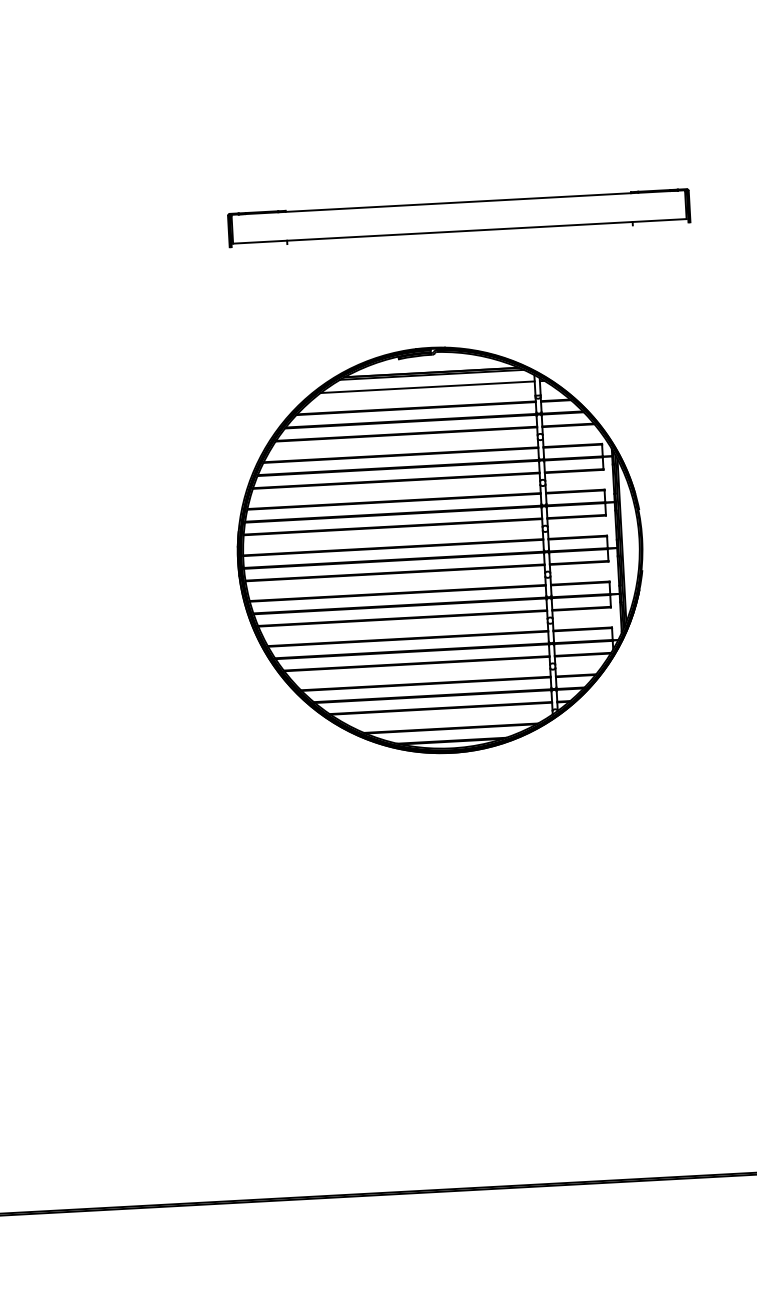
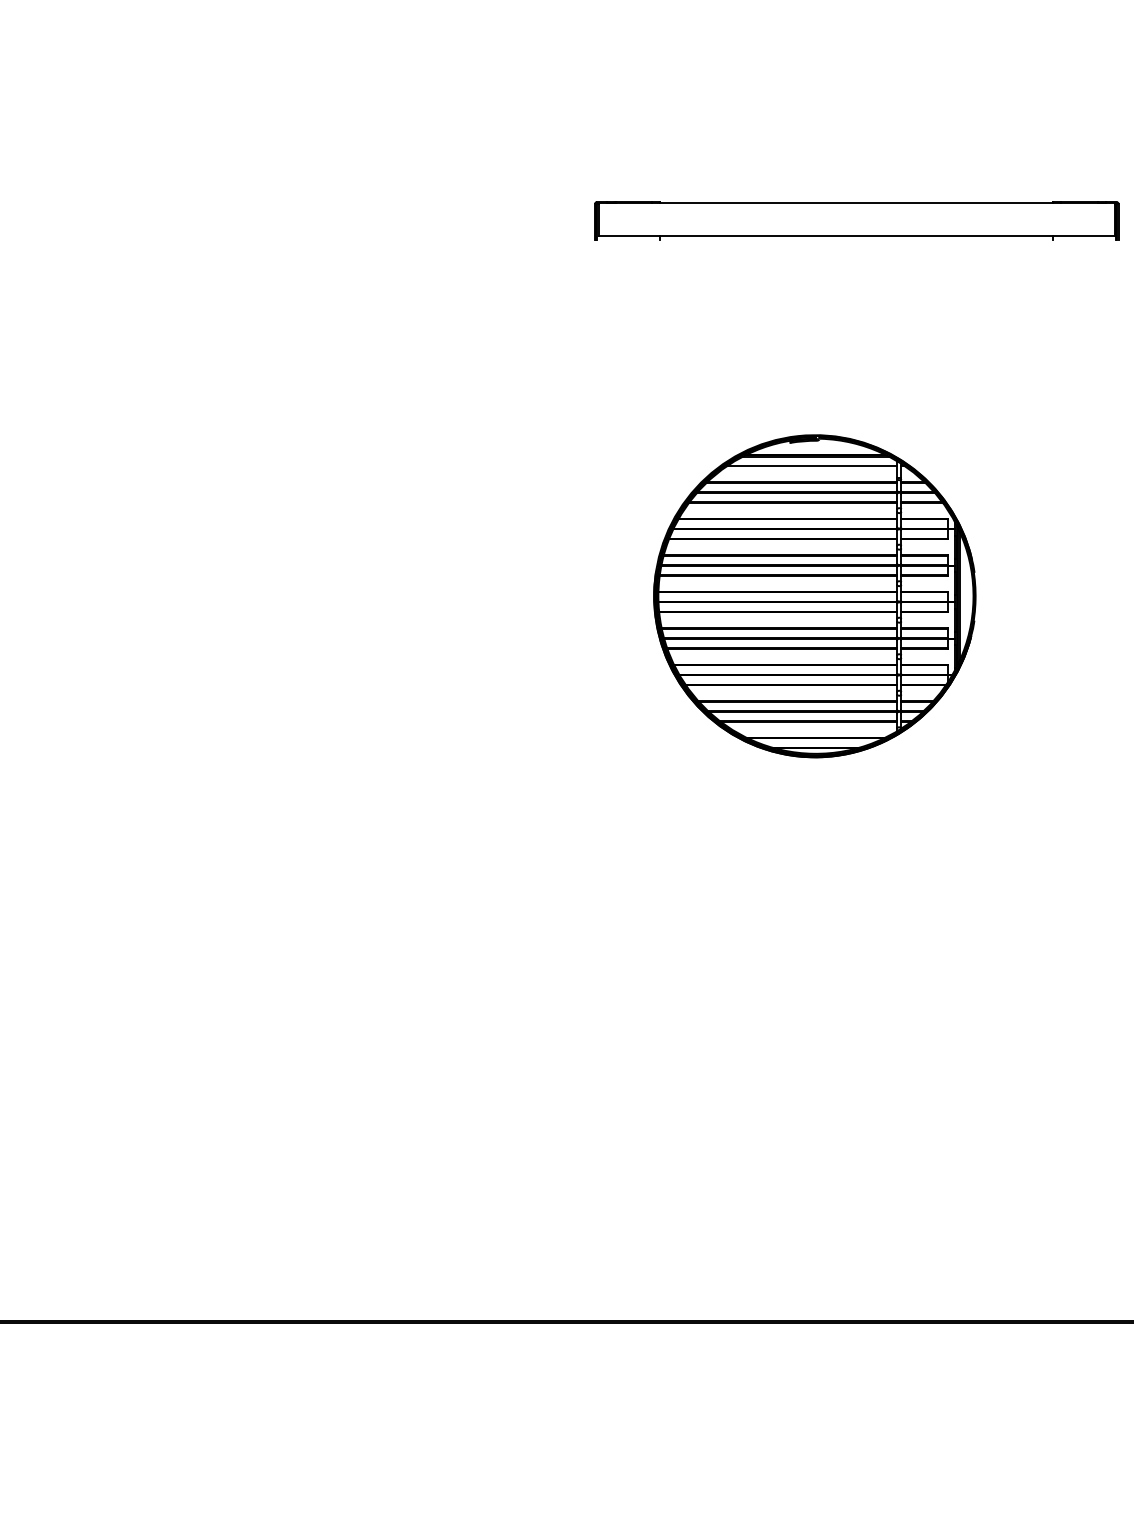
part: (439, 550) -> (814, 596), size x0.7

